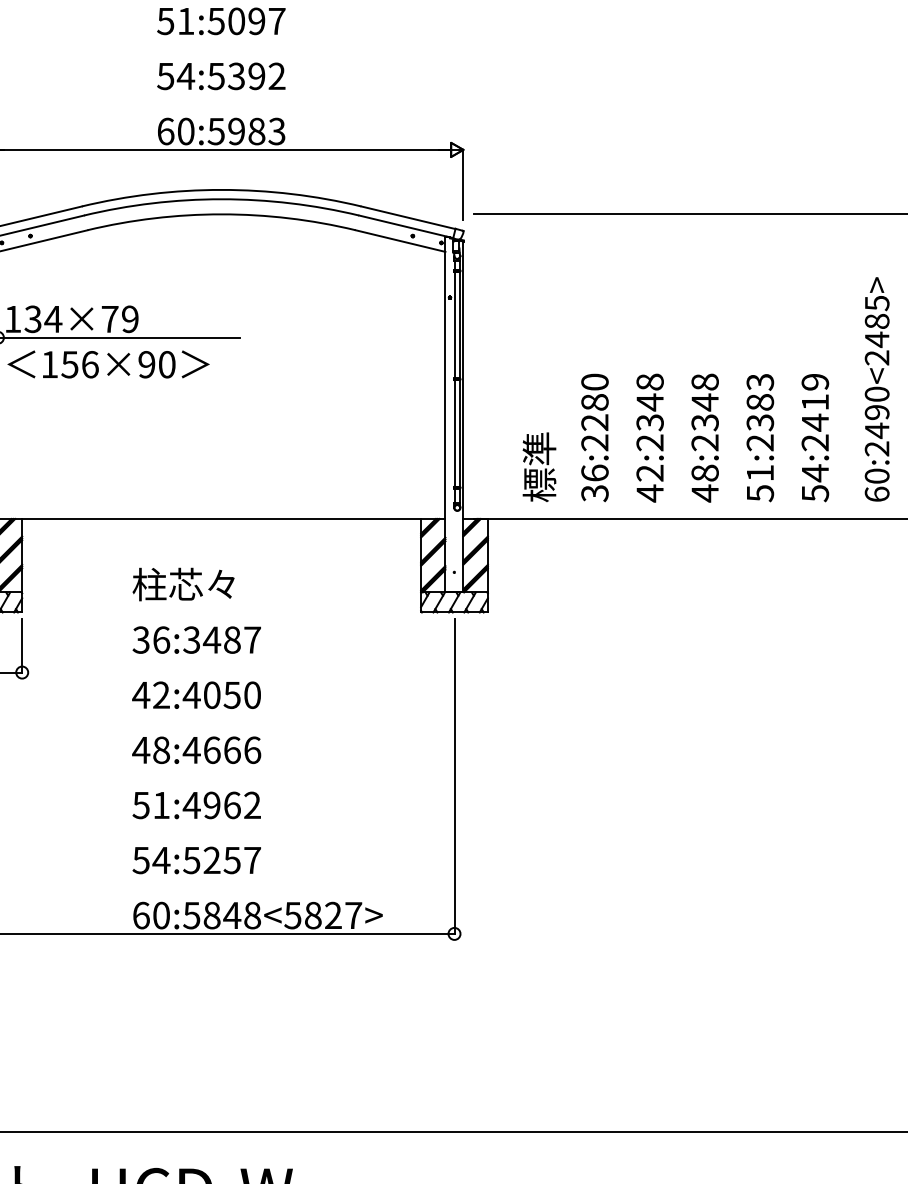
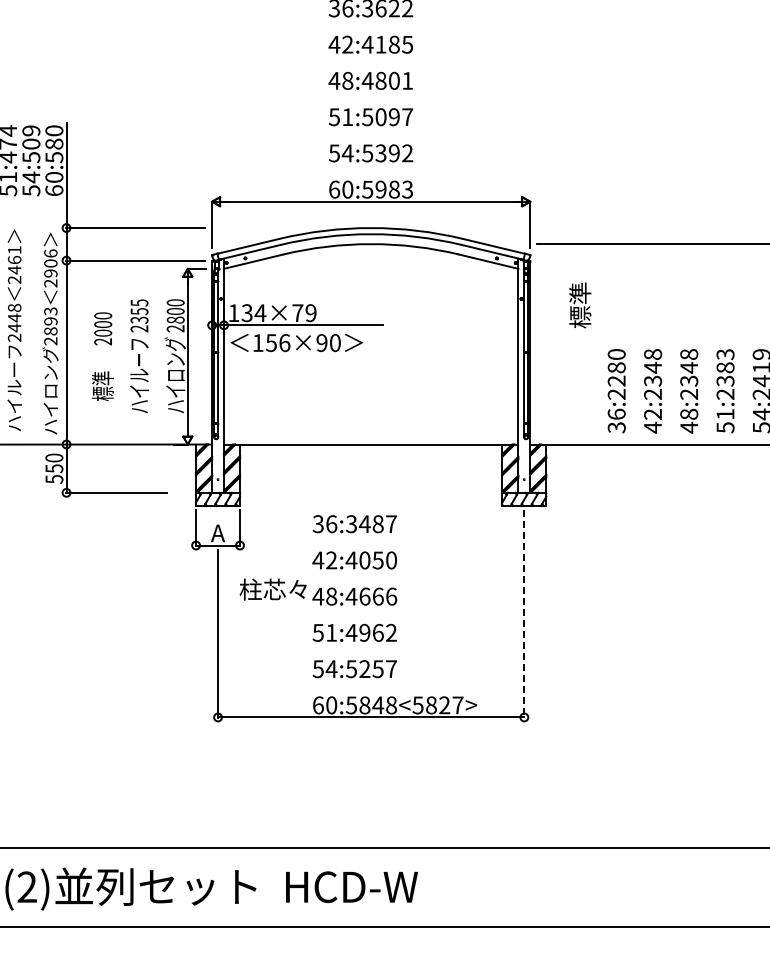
text: (539, 467) -> (580, 305), moved
text: (182, 584) -> (272, 589), moved
line: (454, 775) -> (524, 613), solid -> dashed

